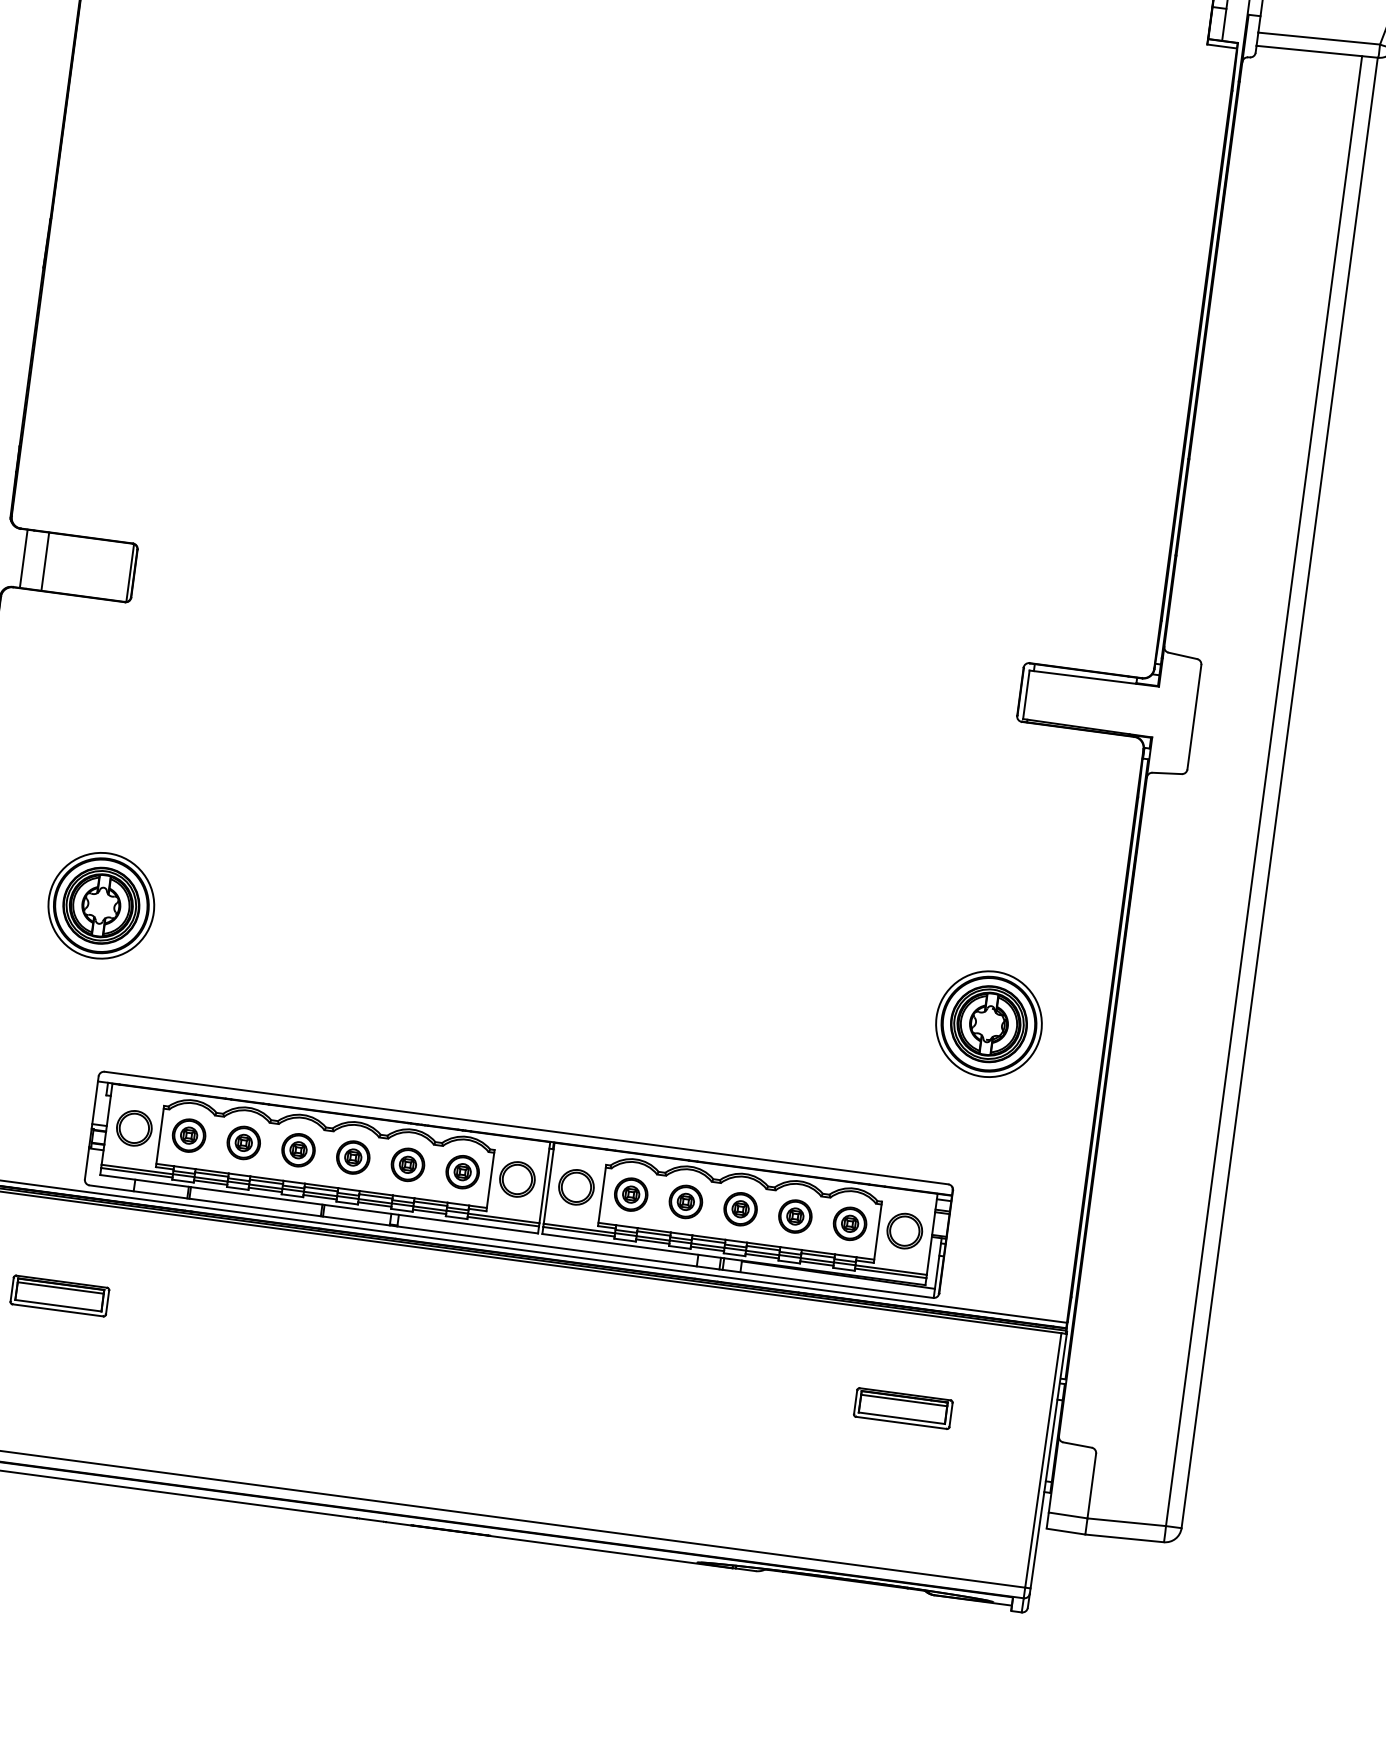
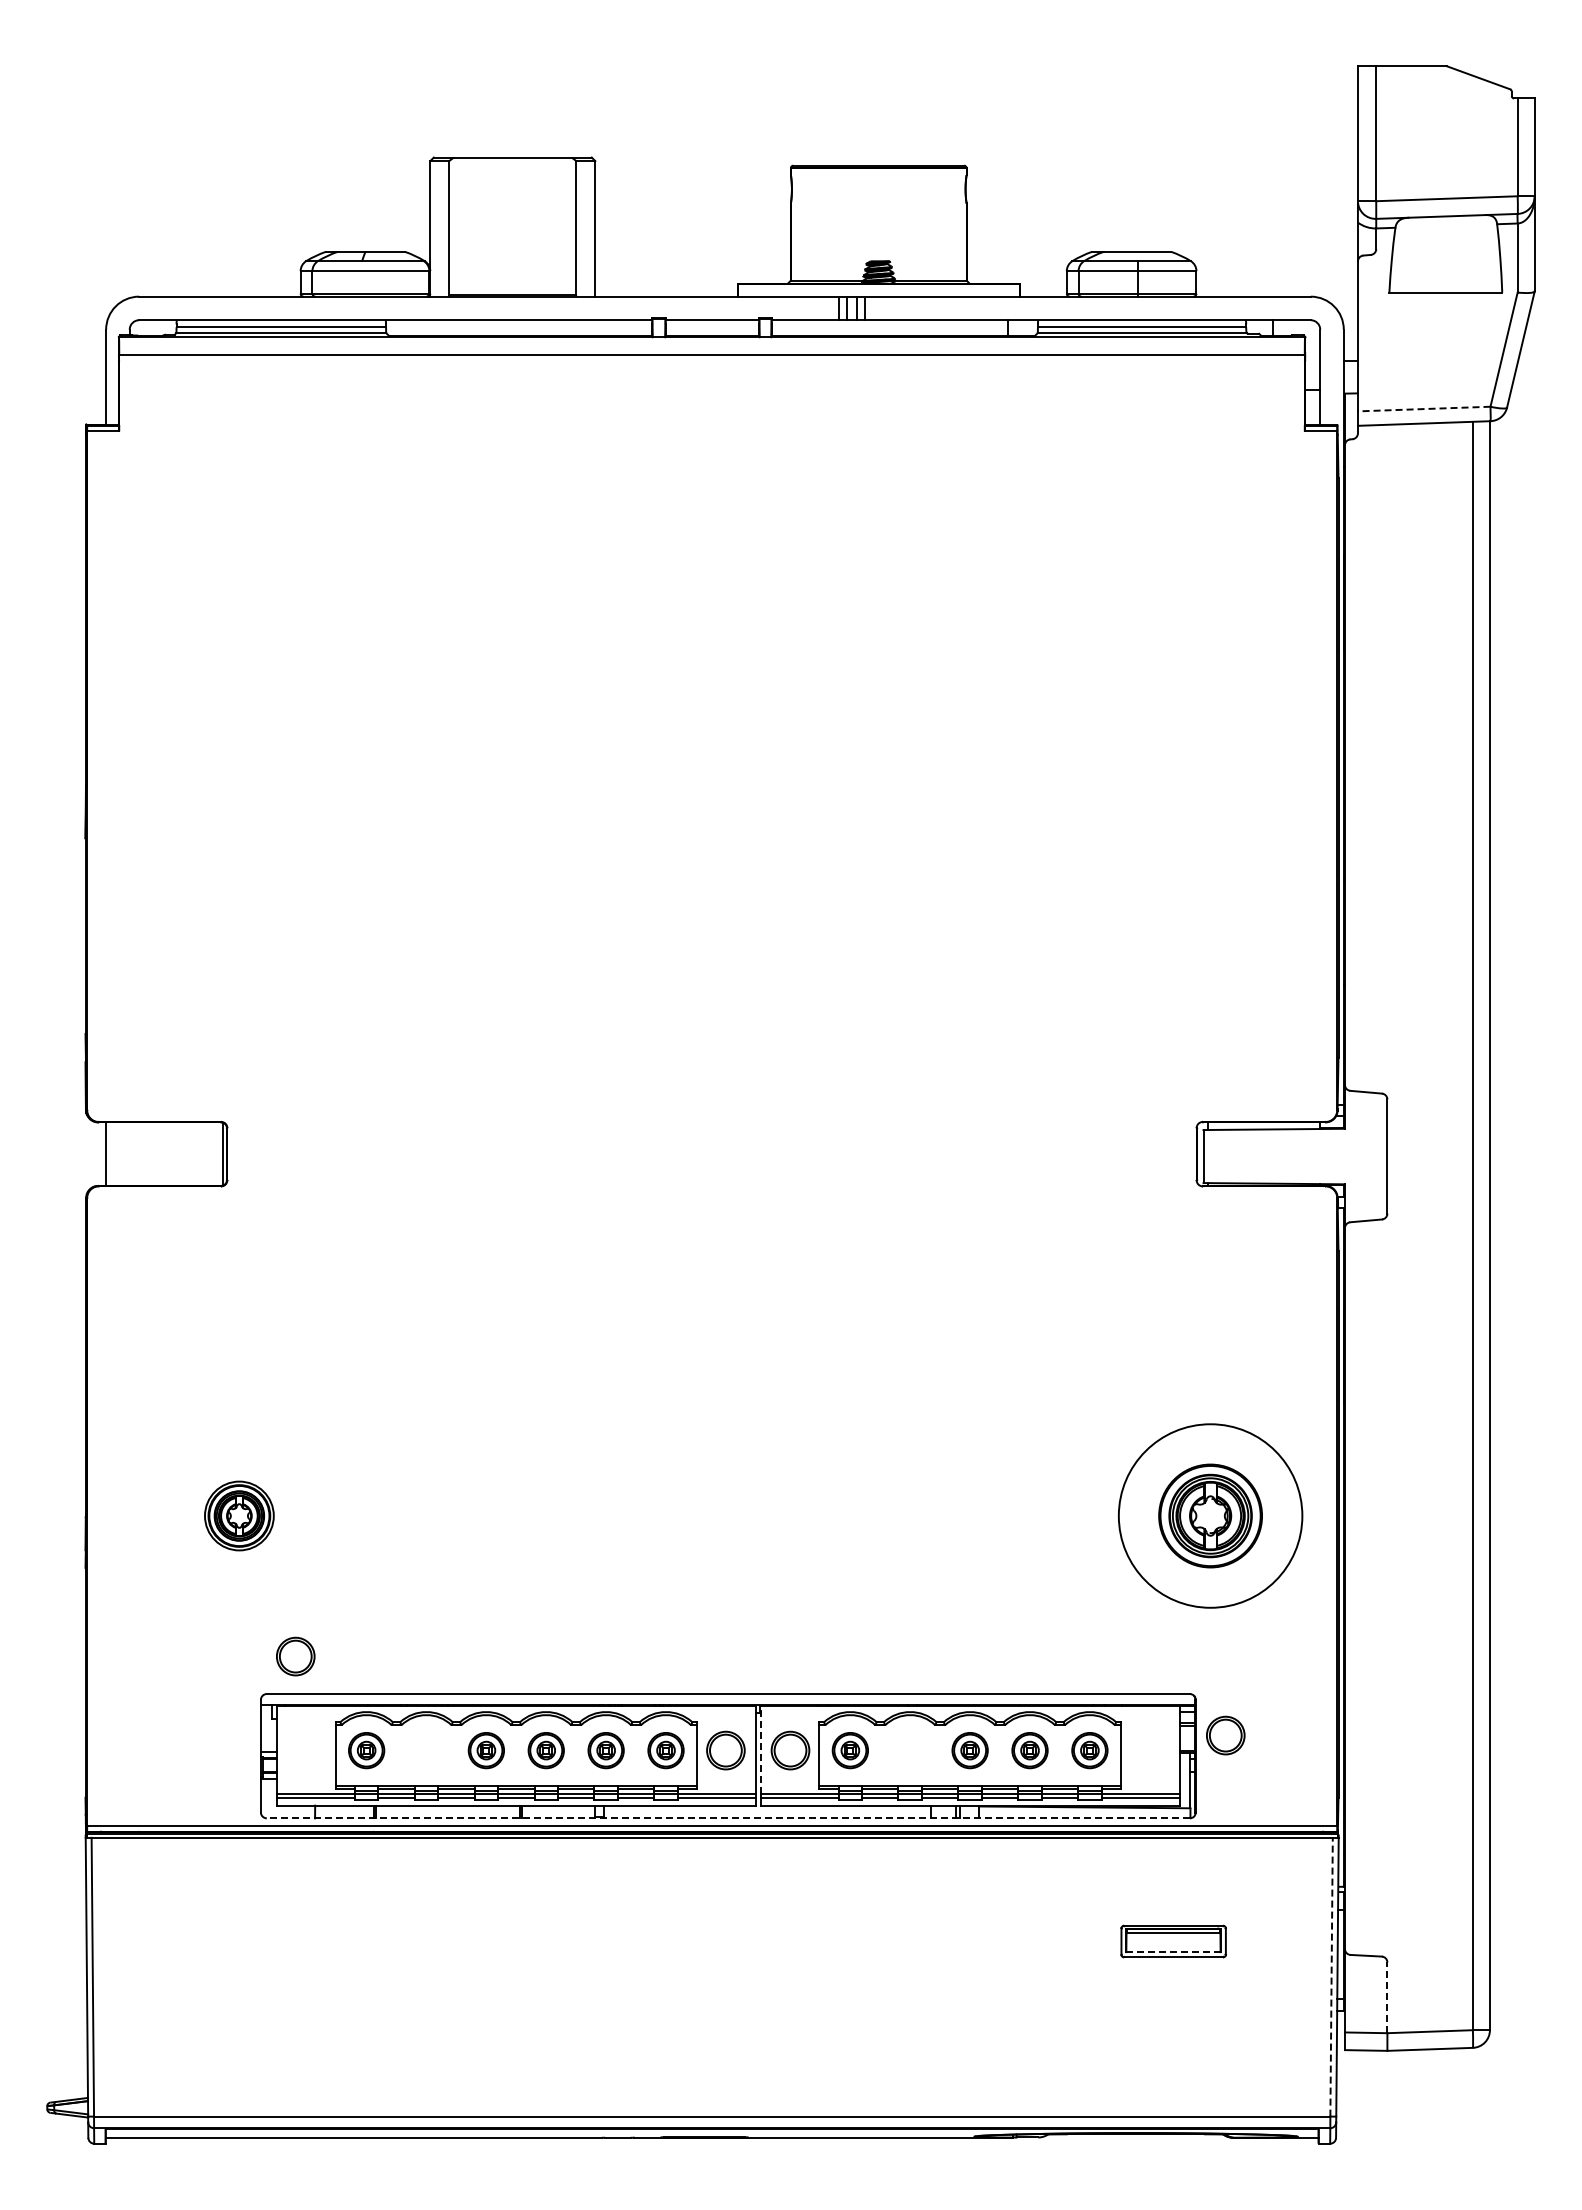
line: (1318, 38) -> (1423, 409), solid -> dashed
line: (45, 561) -> (129, 1153), removed
part: (101, 905) -> (239, 1515), size x0.6
circle: (988, 1023) -> (1210, 1515), size x1.6
part: (134, 1128) -> (295, 1656), moved
part: (243, 1142) -> (426, 1750), removed
line: (549, 1182) -> (760, 1749), solid -> dashed
part: (685, 1201) -> (909, 1750), removed
part: (904, 1231) -> (1225, 1735), moved
line: (511, 1241) -> (728, 1818), solid -> dashed
part: (59, 1295) -> (250, 1941), removed
line: (901, 1418) -> (1173, 1952), solid -> dashed
line: (1043, 1459) -> (1331, 1976), solid -> dashed
line: (1091, 1485) -> (1387, 1997), solid -> dashed

